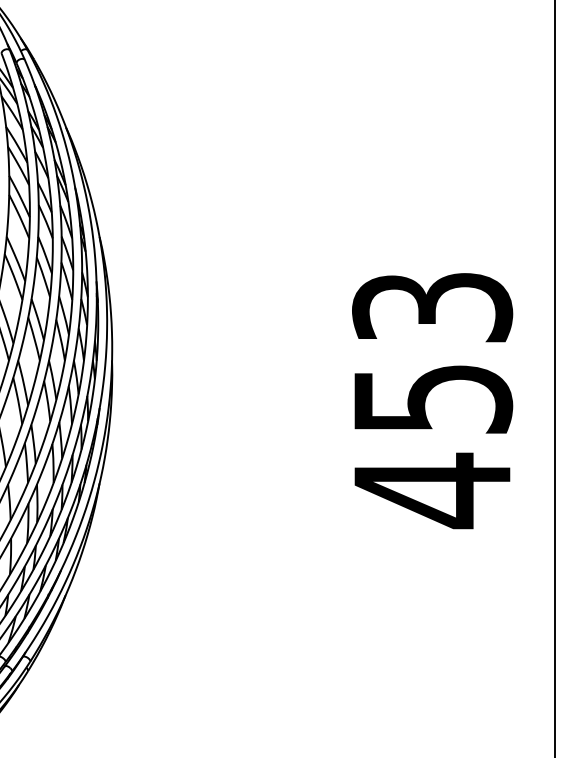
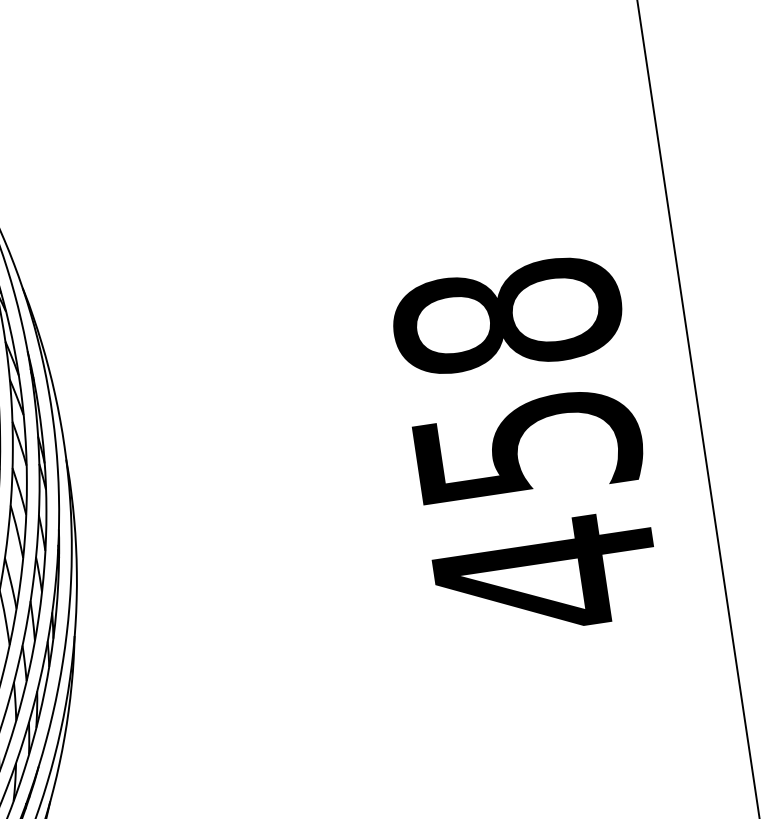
text: (432, 307) -> (507, 317), 453 -> 458

